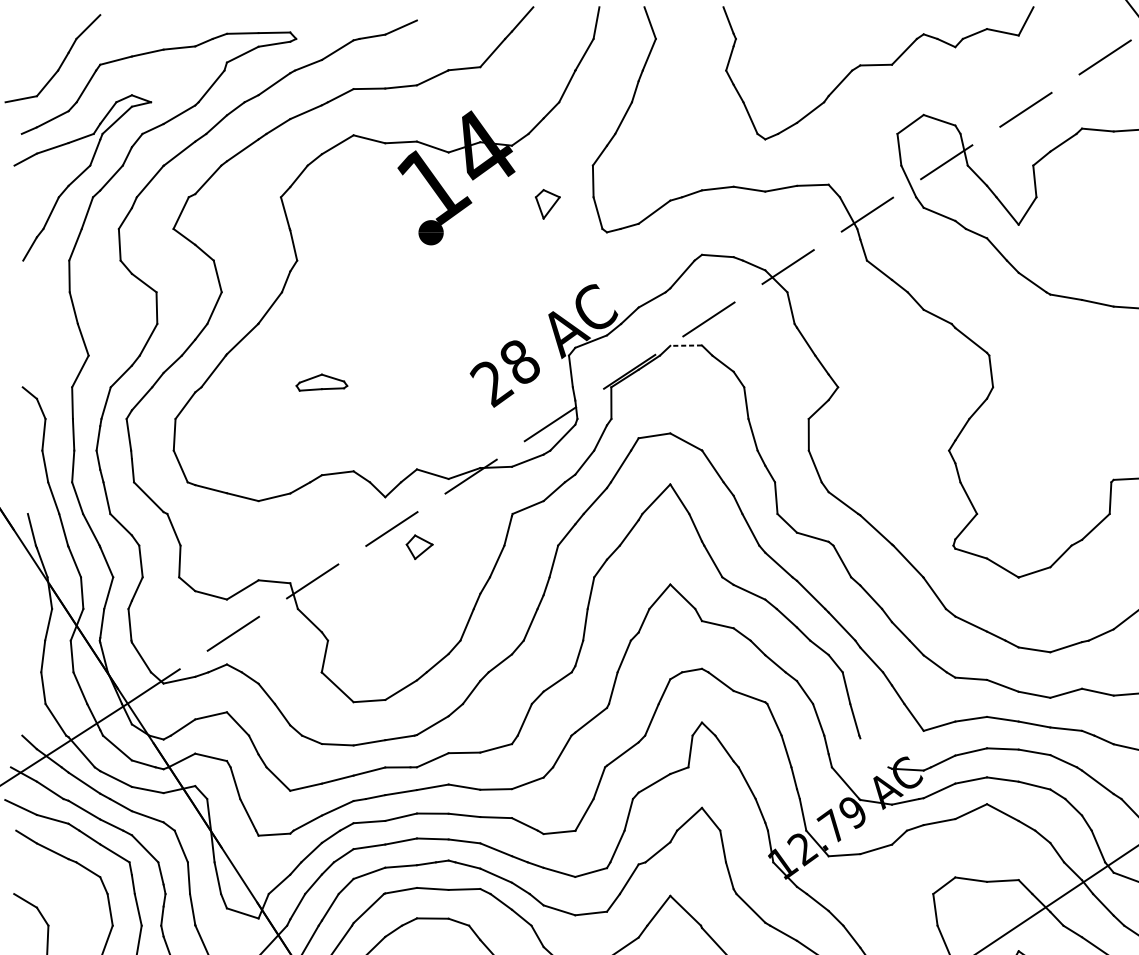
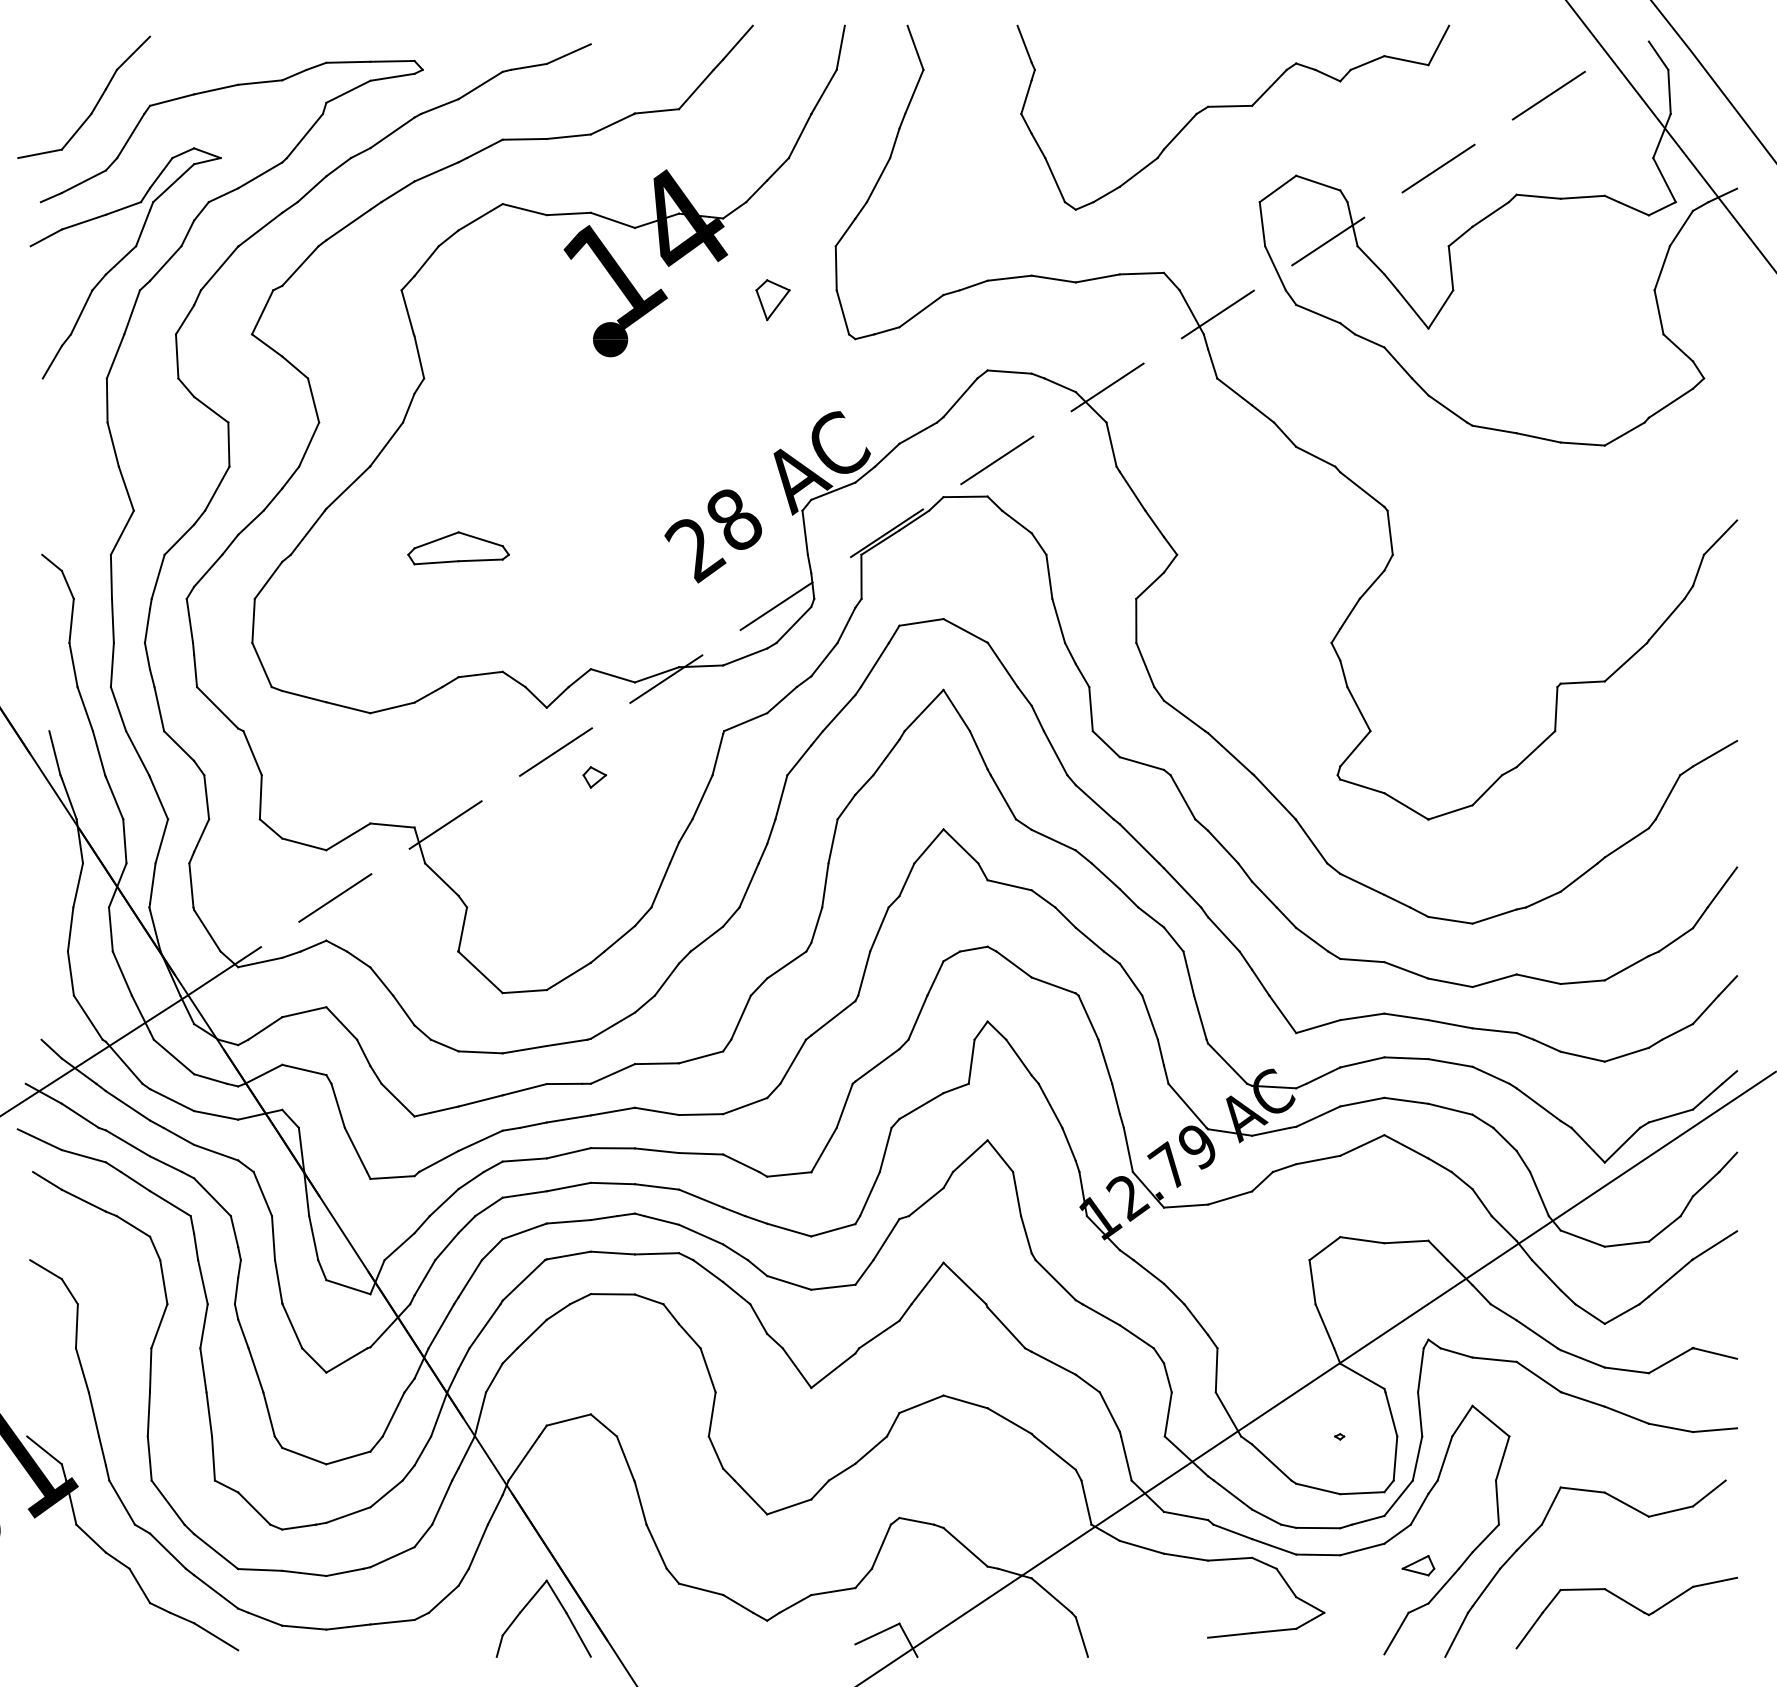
line: (686, 345) -> (965, 496), dashed -> solid
part: (321, 382) -> (458, 548), size x1.43
part: (419, 547) -> (594, 777), size x0.62
line: (874, 752) -> (1227, 1063), added

